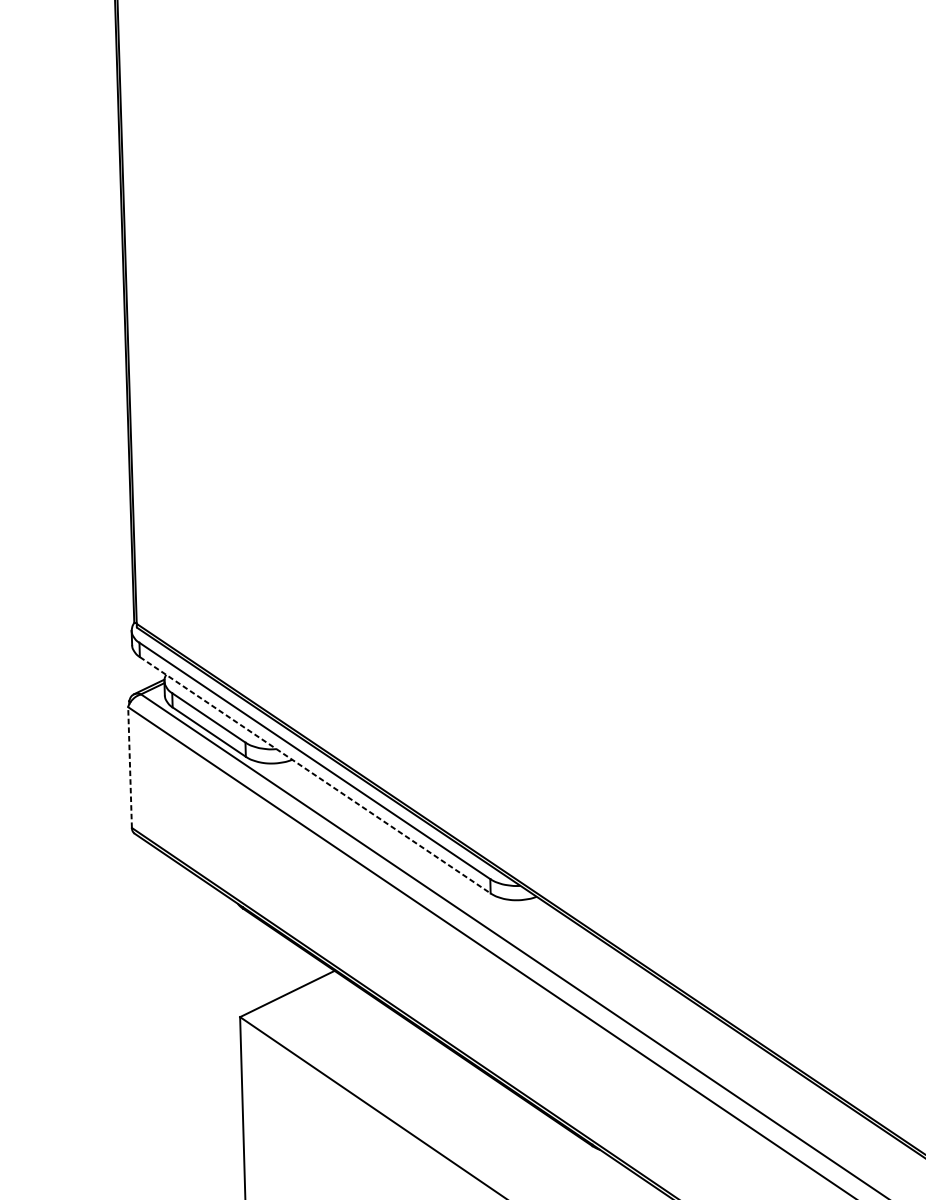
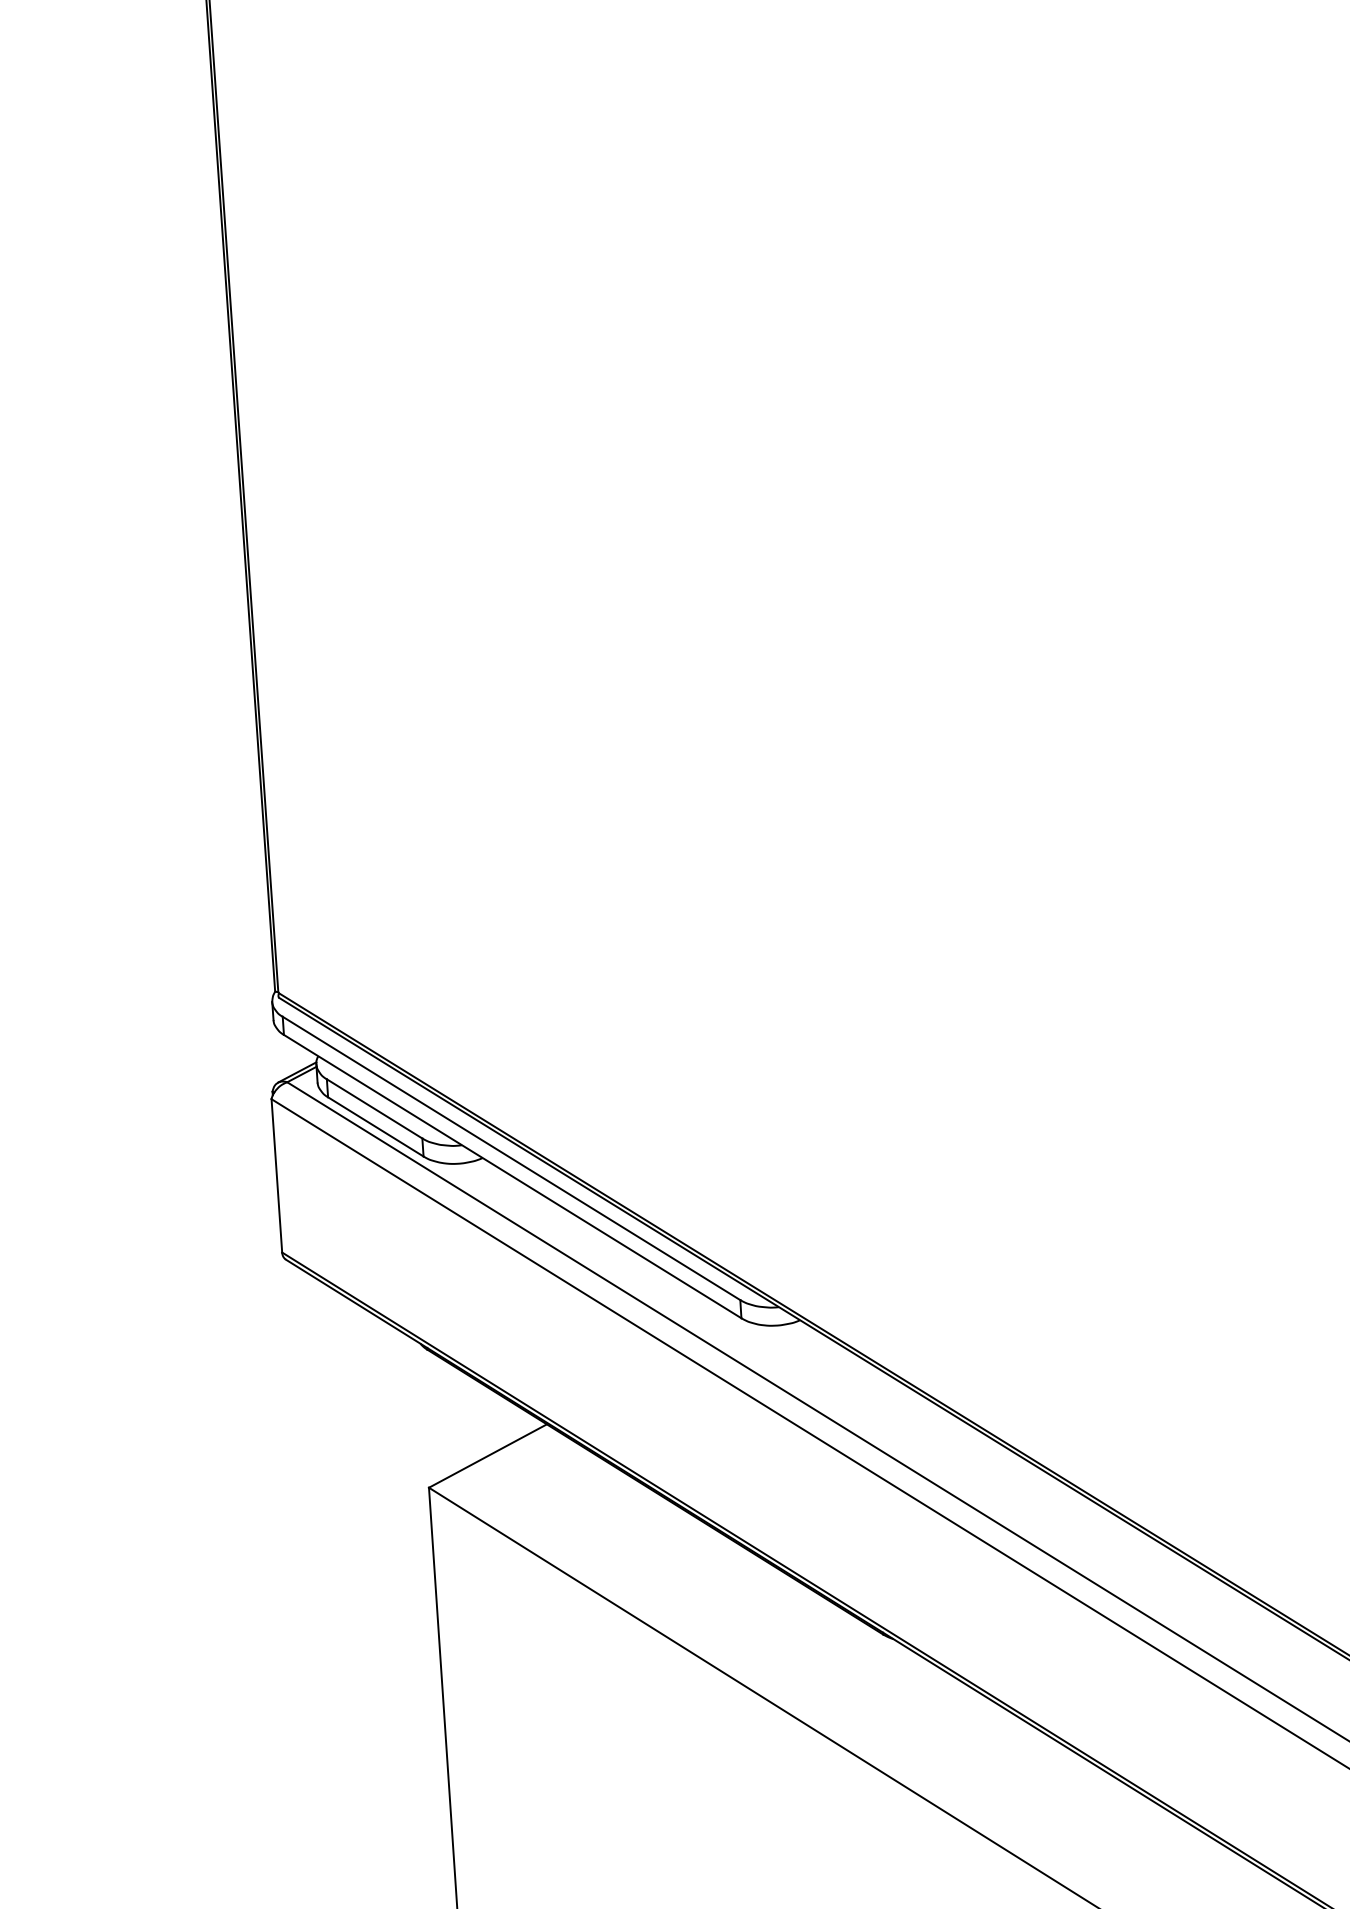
line: (129, 767) -> (276, 1175), dashed -> solid
line: (315, 775) -> (513, 1176), dashed -> solid

